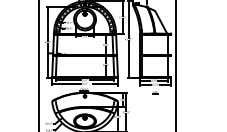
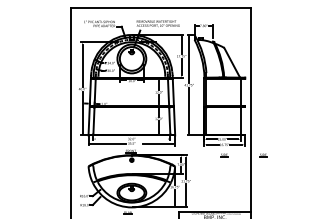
line: (68, 80) -> (110, 139), removed
line: (100, 80) -> (152, 139), removed
part: (185, 92) -> (263, 155), added

